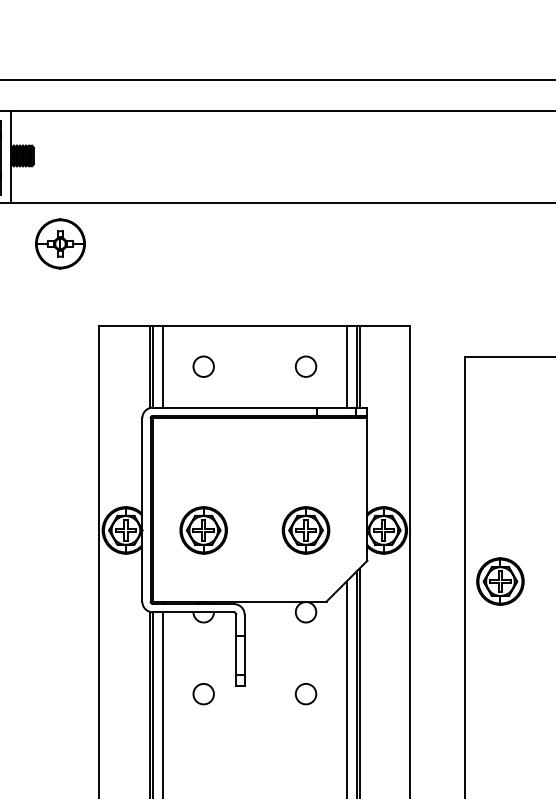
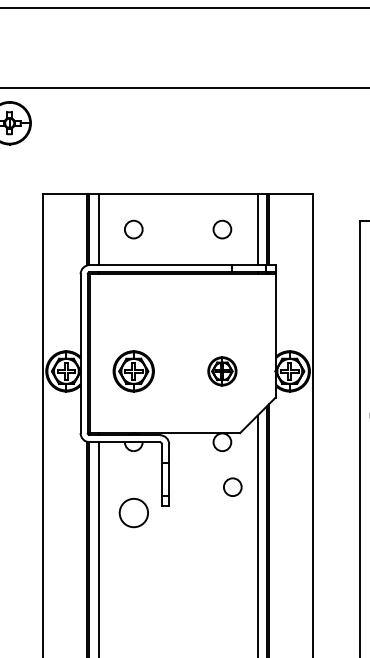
part: (305, 530) -> (221, 371), size x0.7
circle: (203, 694) -> (133, 513), size x1.6
circle: (305, 694) -> (232, 487), moved

